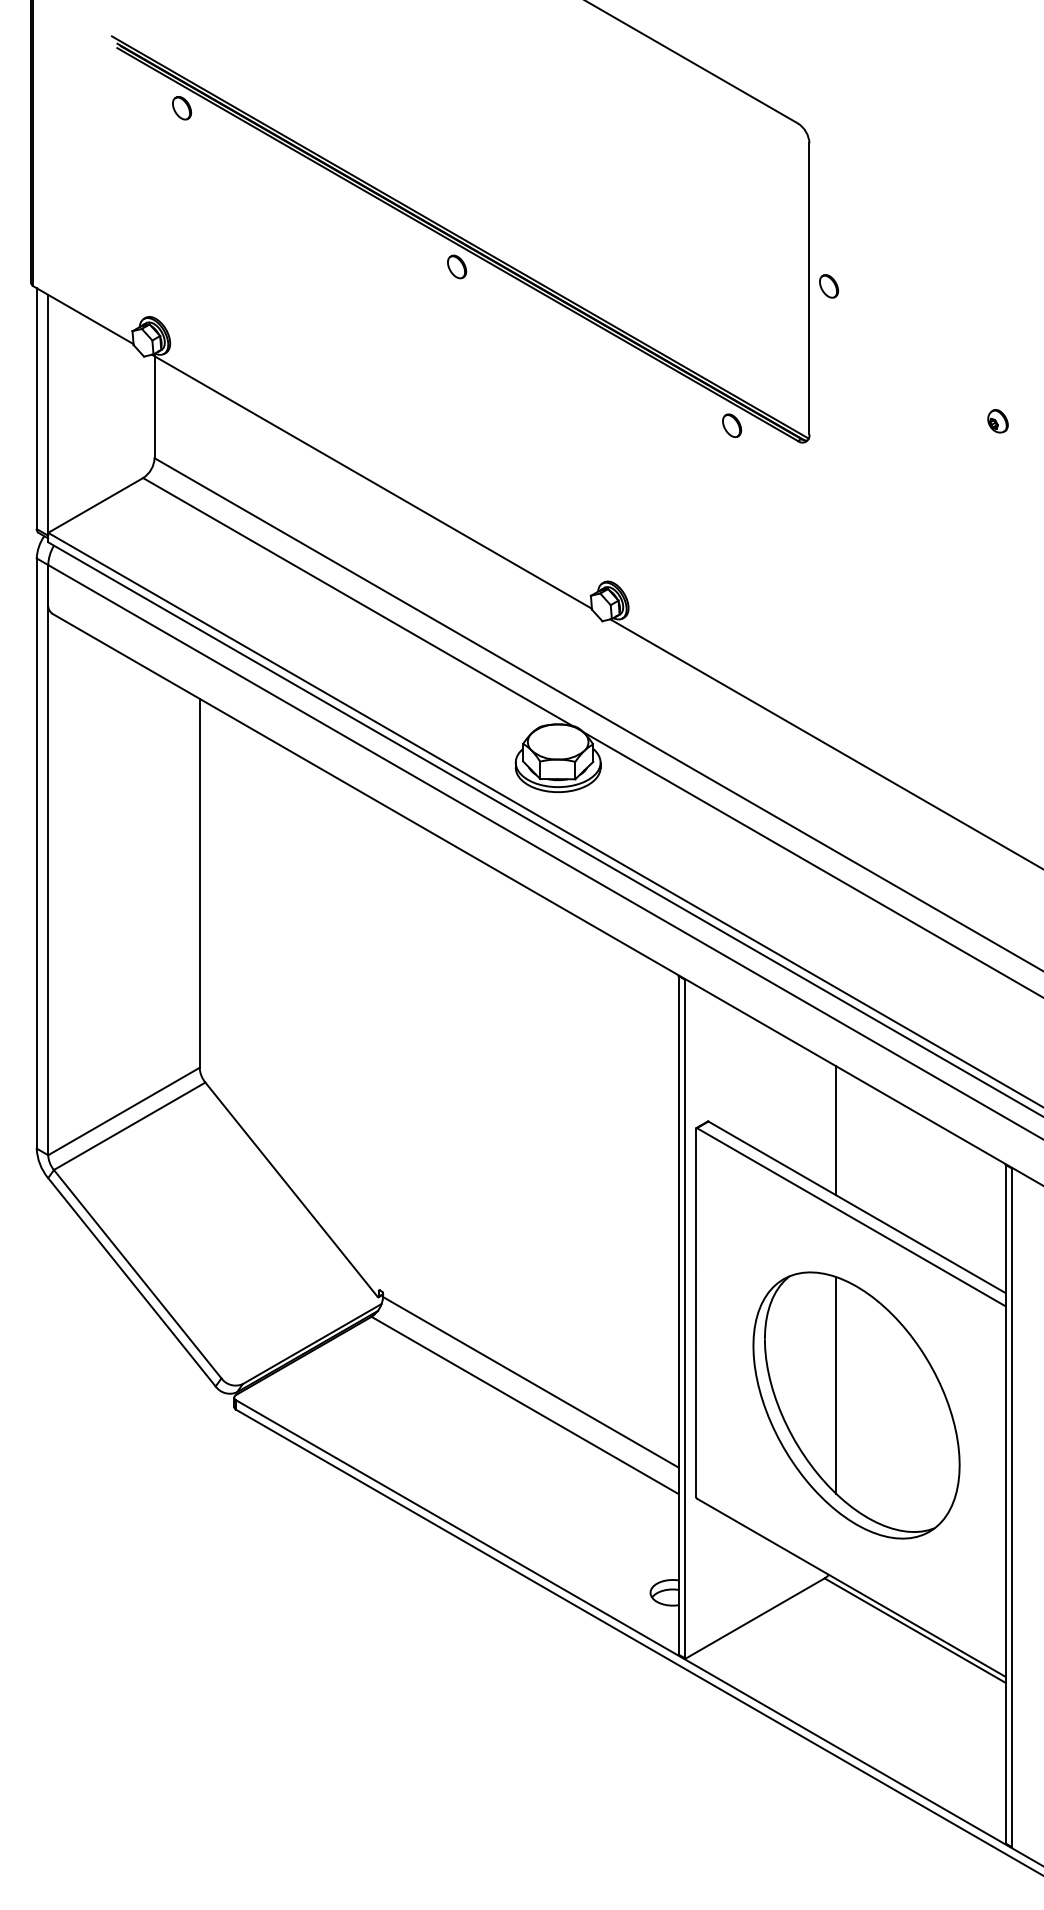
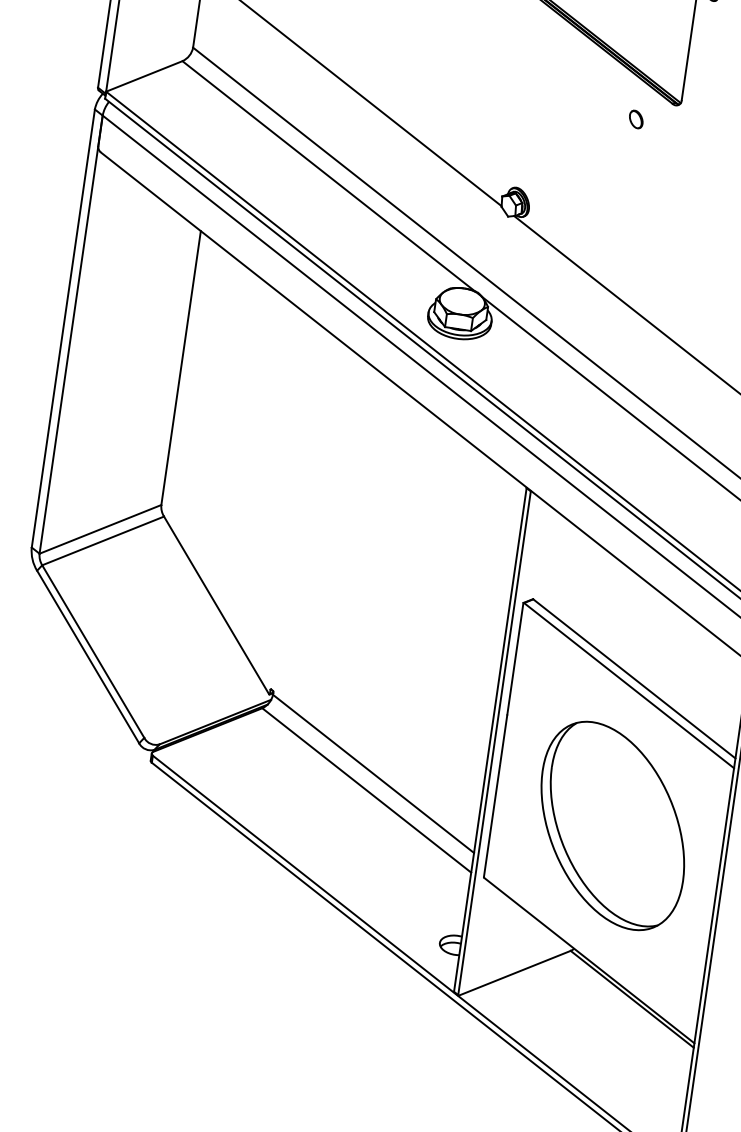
part: (732, 425) -> (636, 119), moved
line: (836, 1130) -> (627, 619), removed
line: (836, 1384) -> (600, 808), removed

